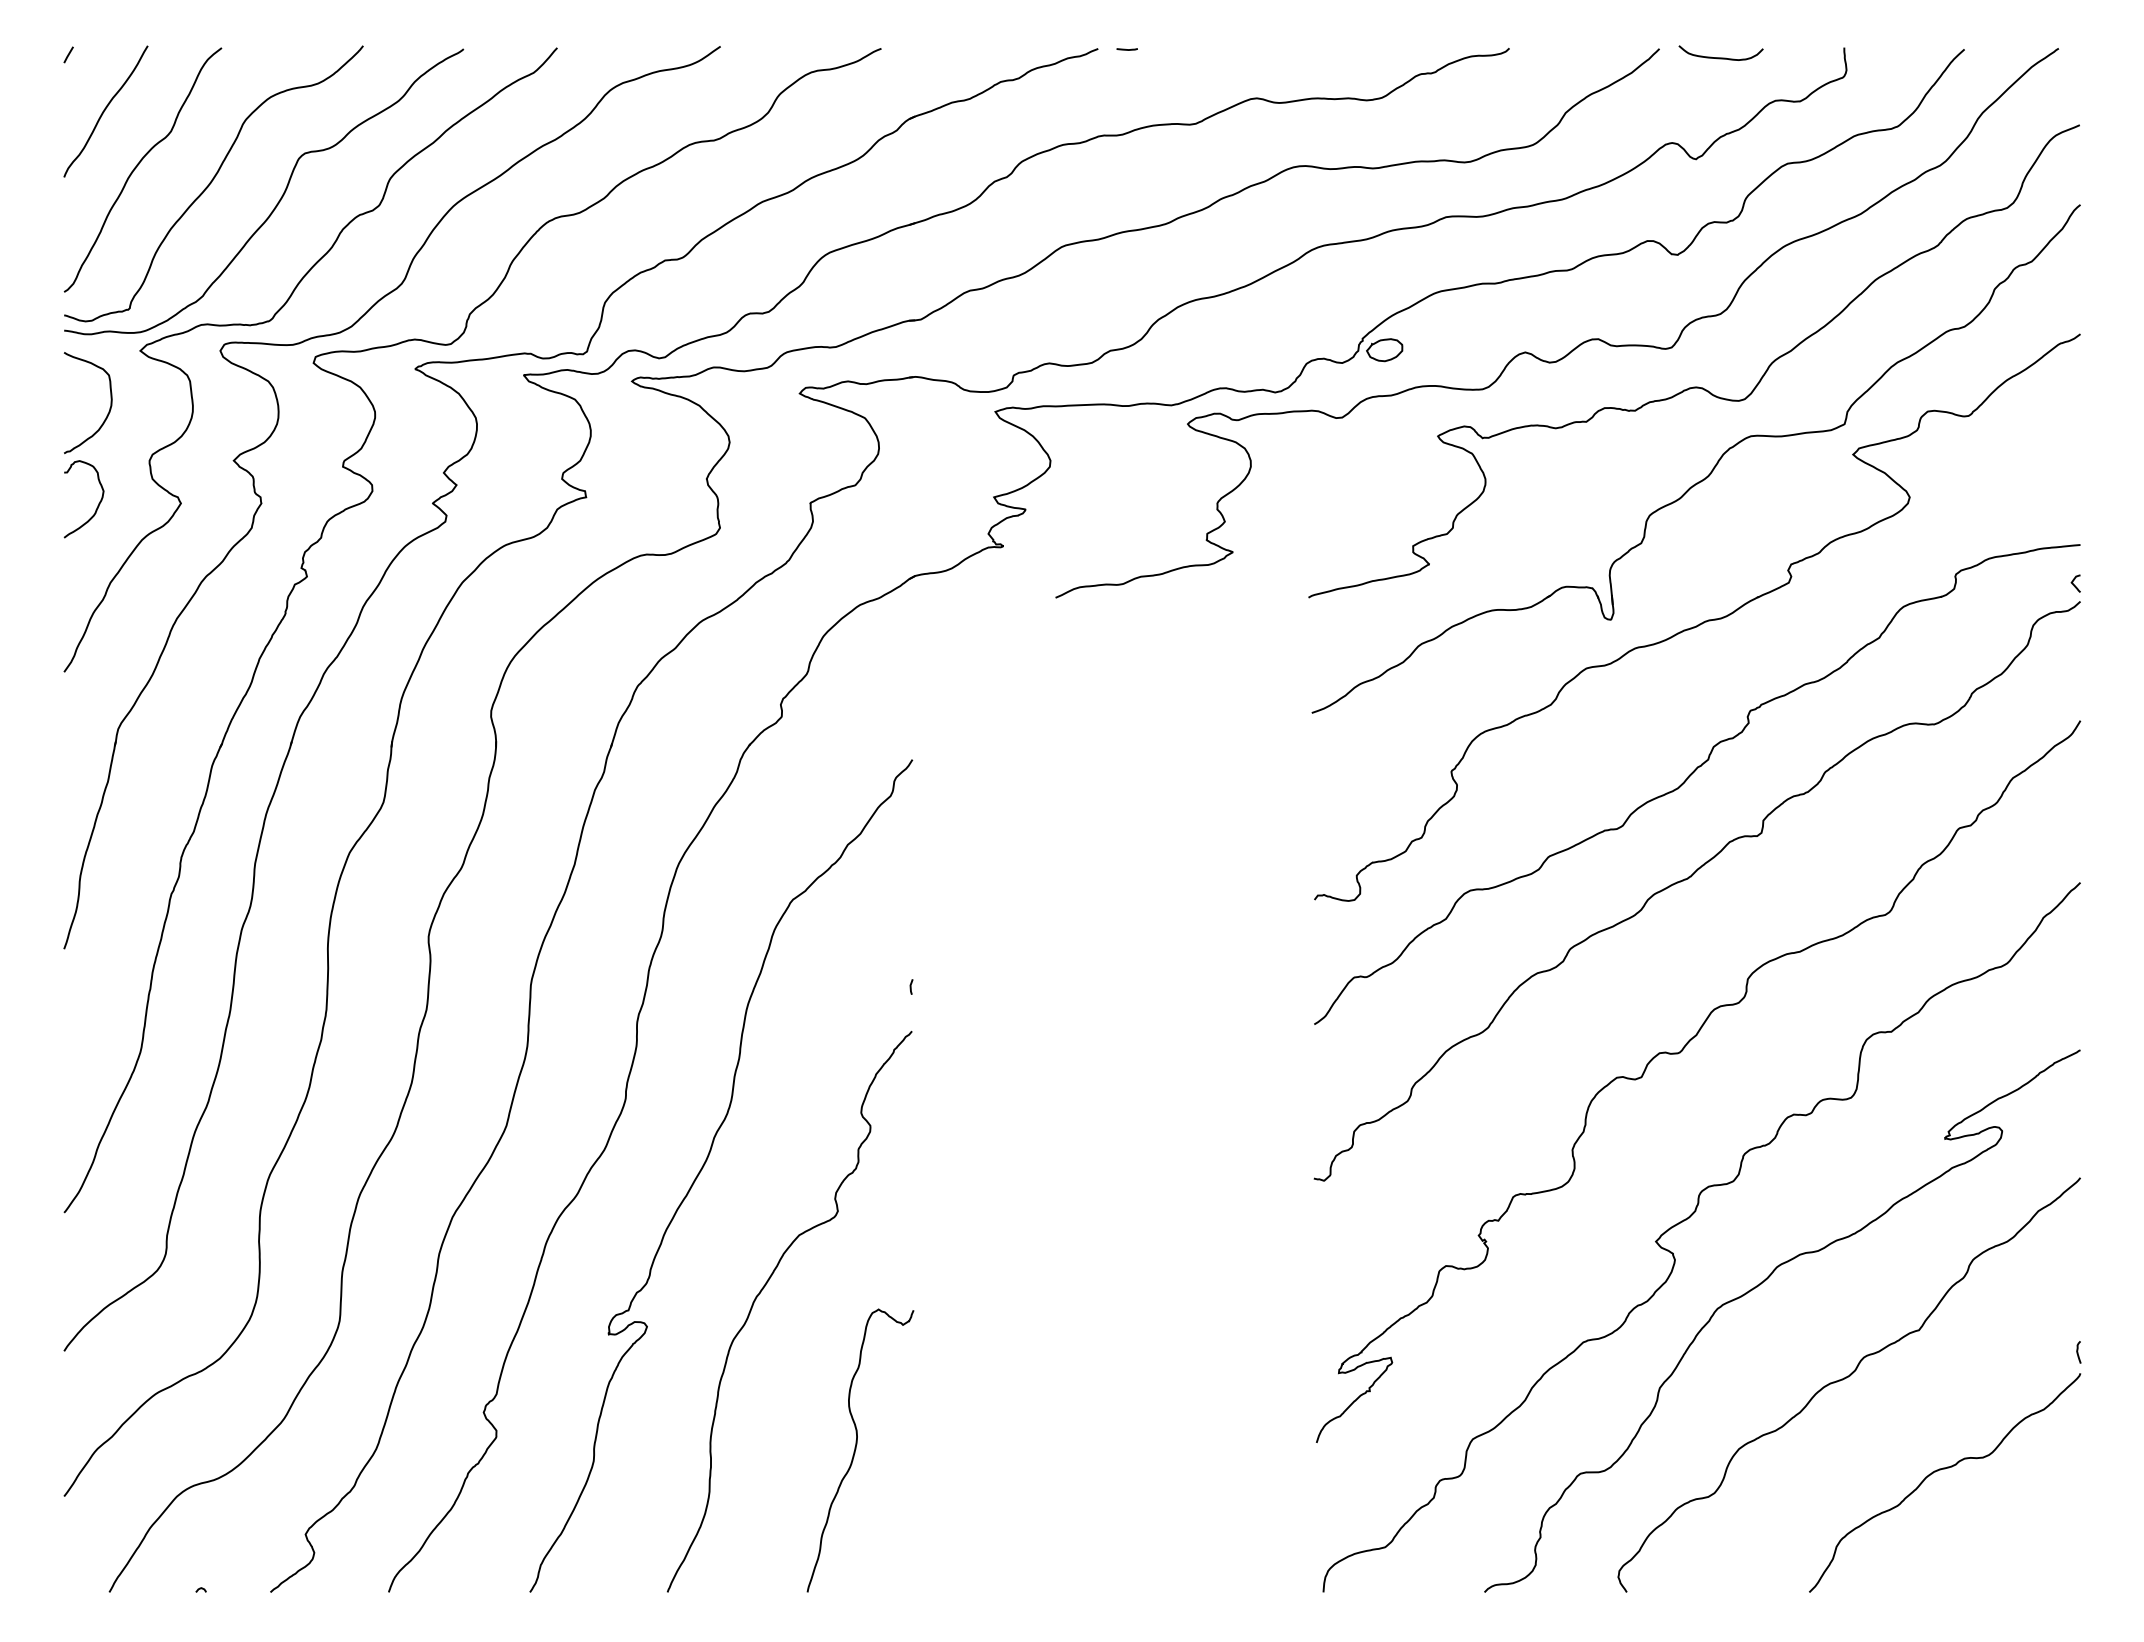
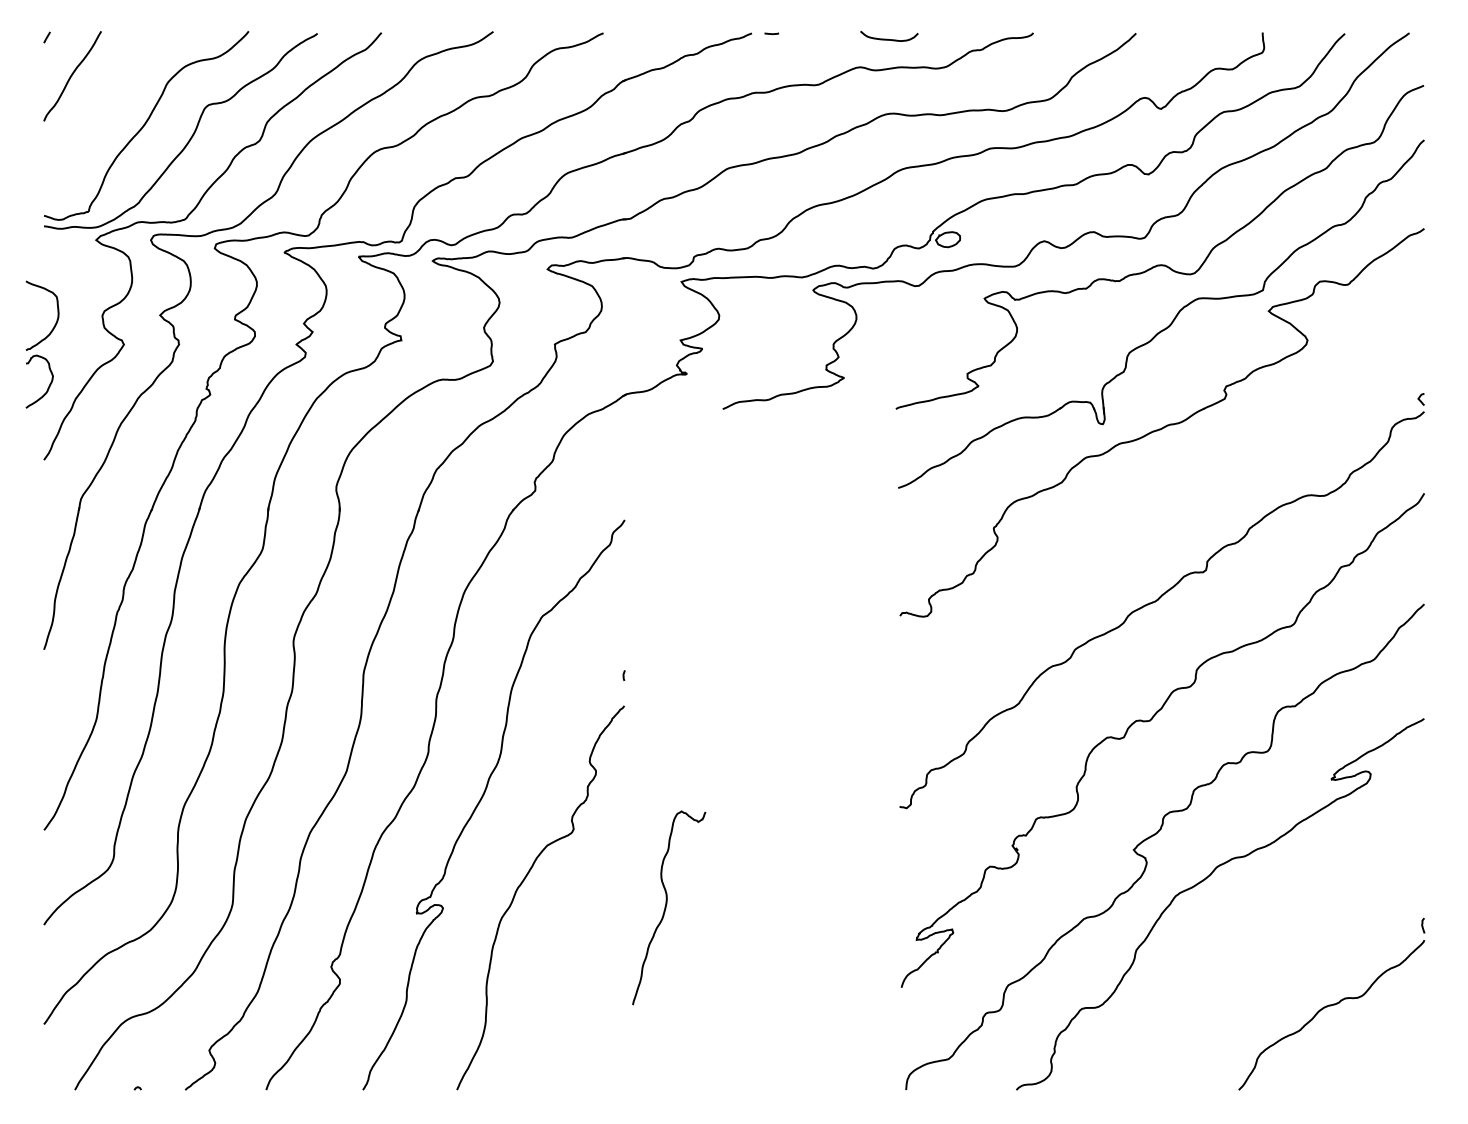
curve: (1718, 56) -> (887, 38), moved
curve: (139, 165) -> (95, 113), removed
part: (88, 444) -> (42, 344), moved
part: (1696, 783) -> (1161, 536), removed
curve: (1845, 1379) -> (1263, 944), removed
curve: (856, 1449) -> (666, 907), moved

